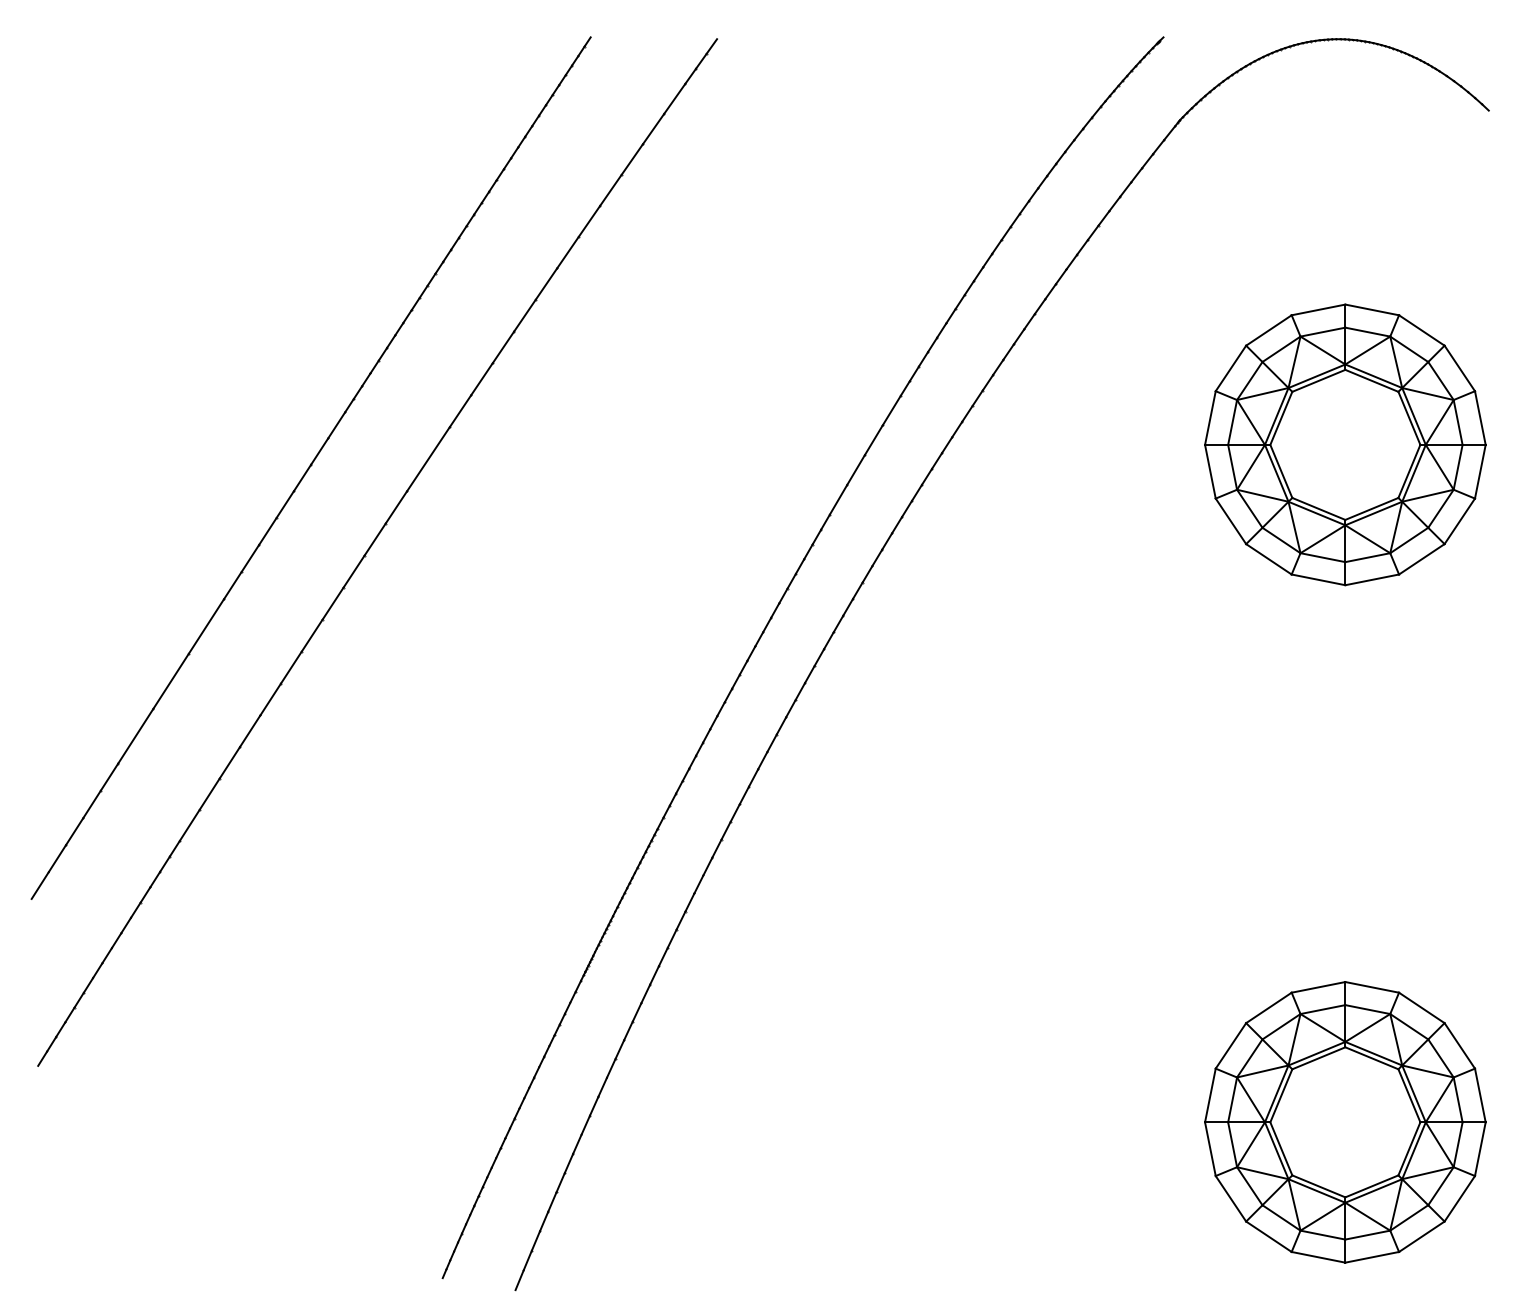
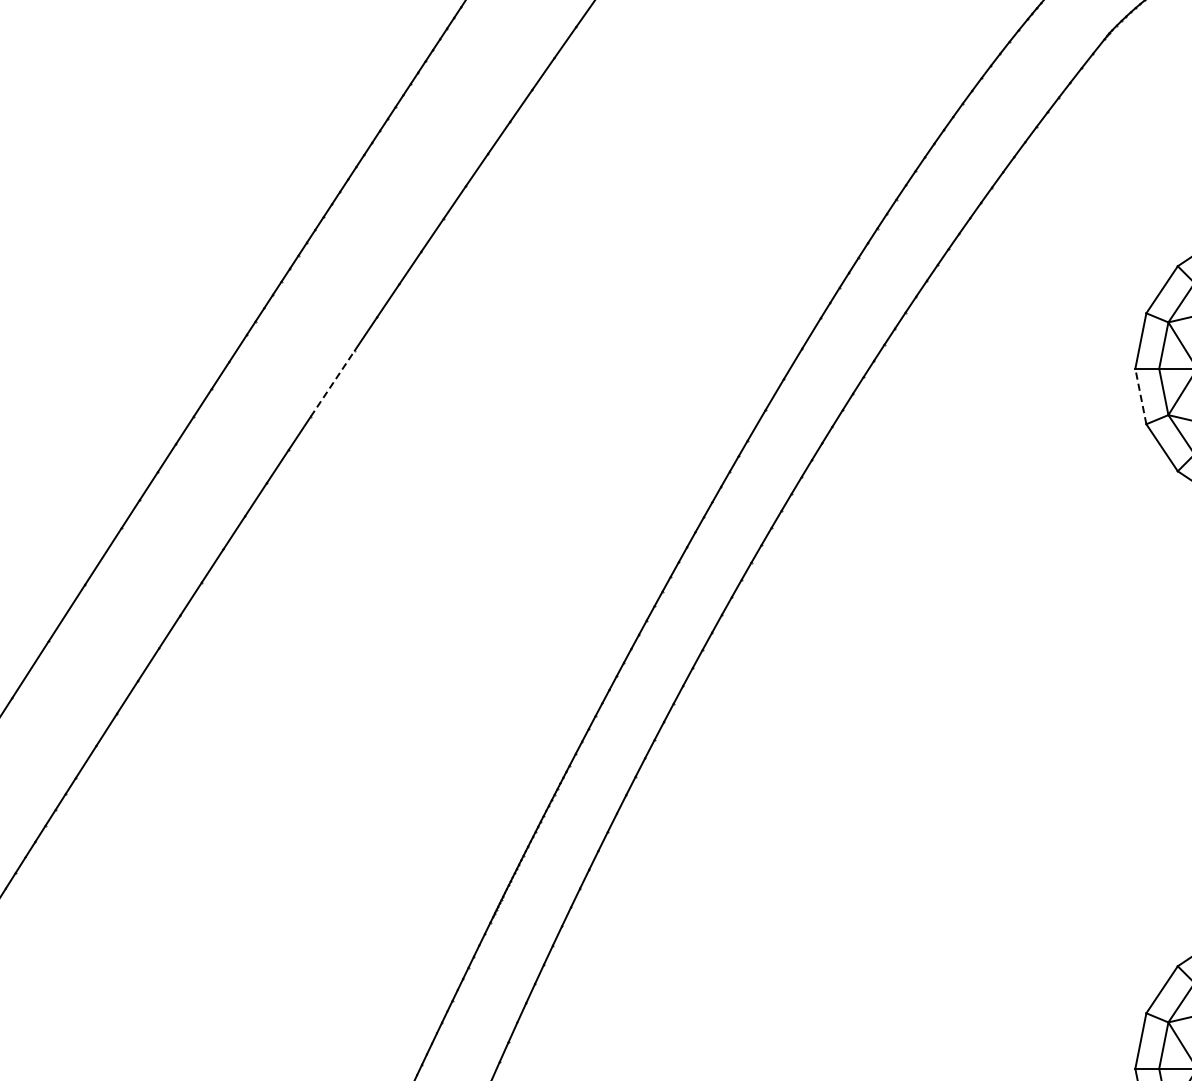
line: (428, 459) -> (332, 383), solid -> dashed
line: (1210, 471) -> (1140, 396), solid -> dashed

